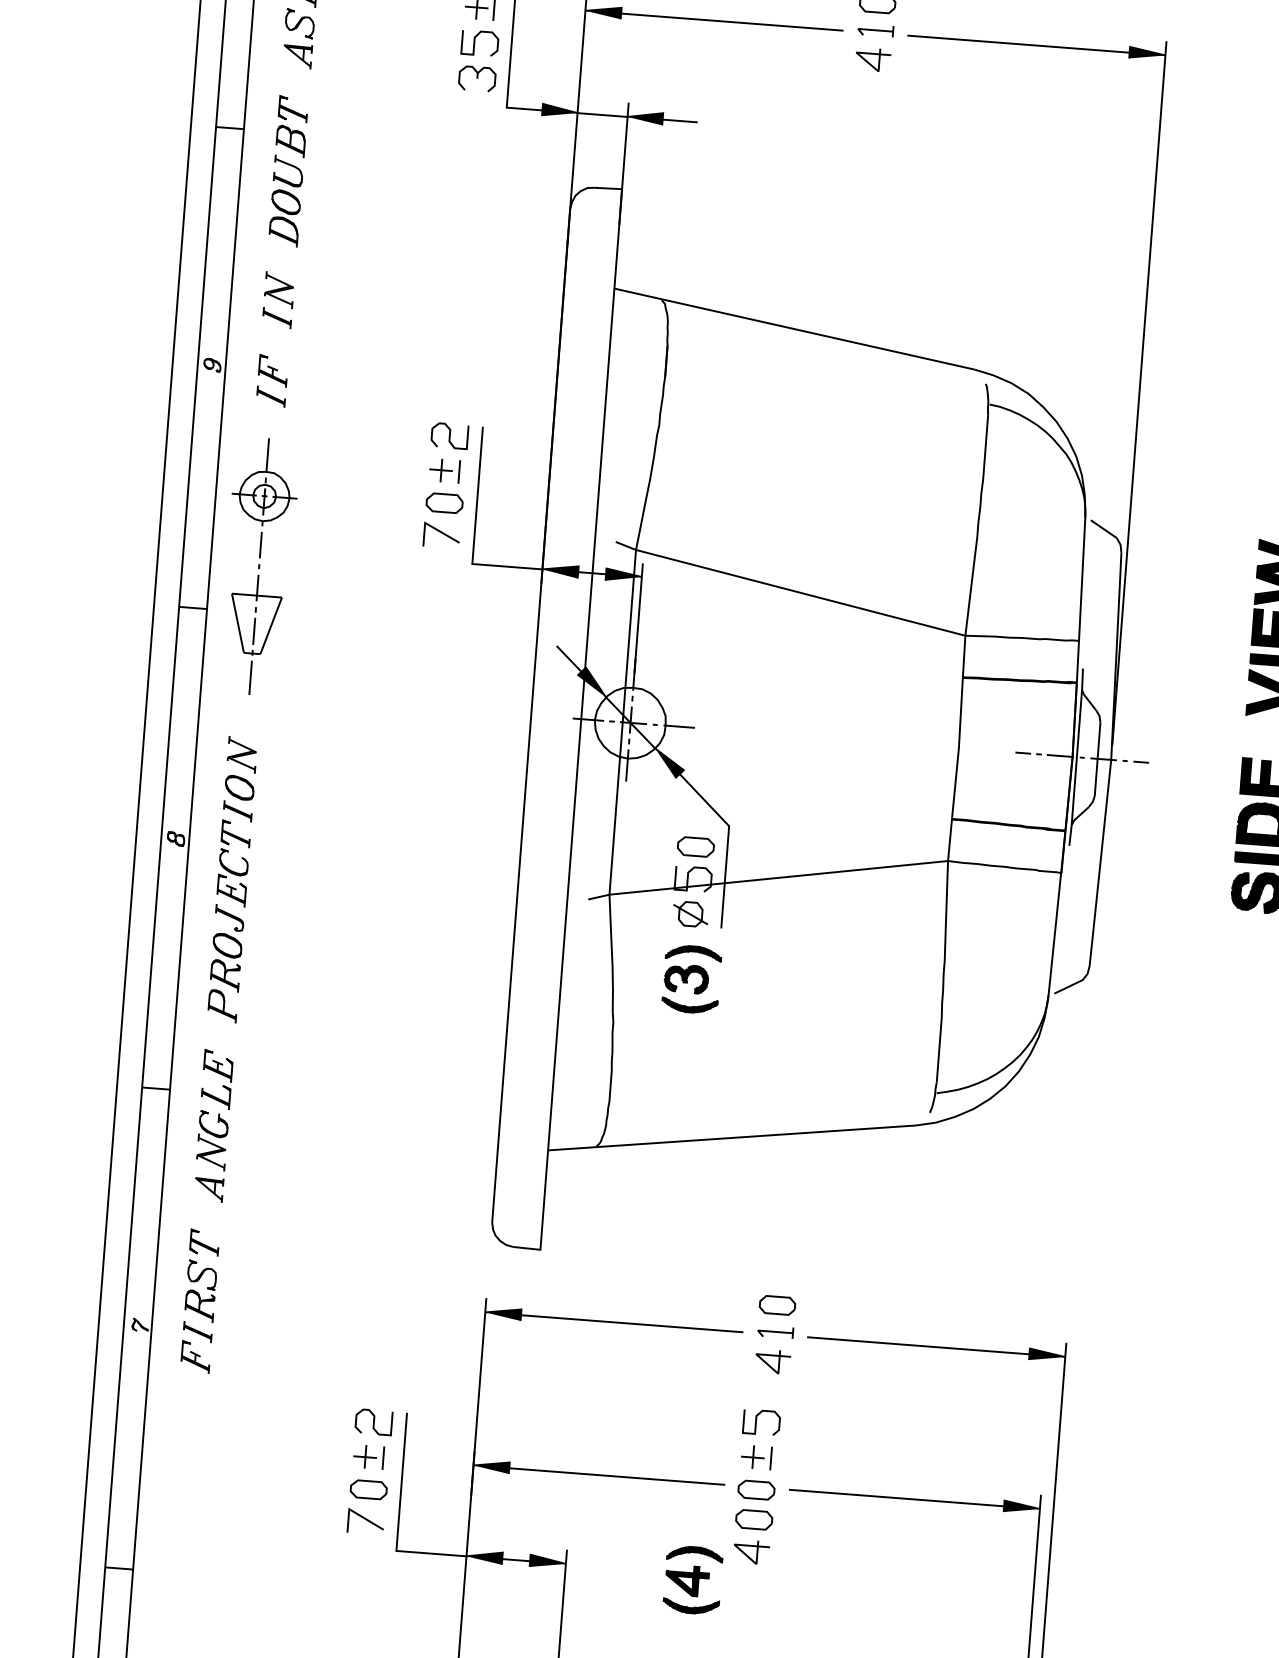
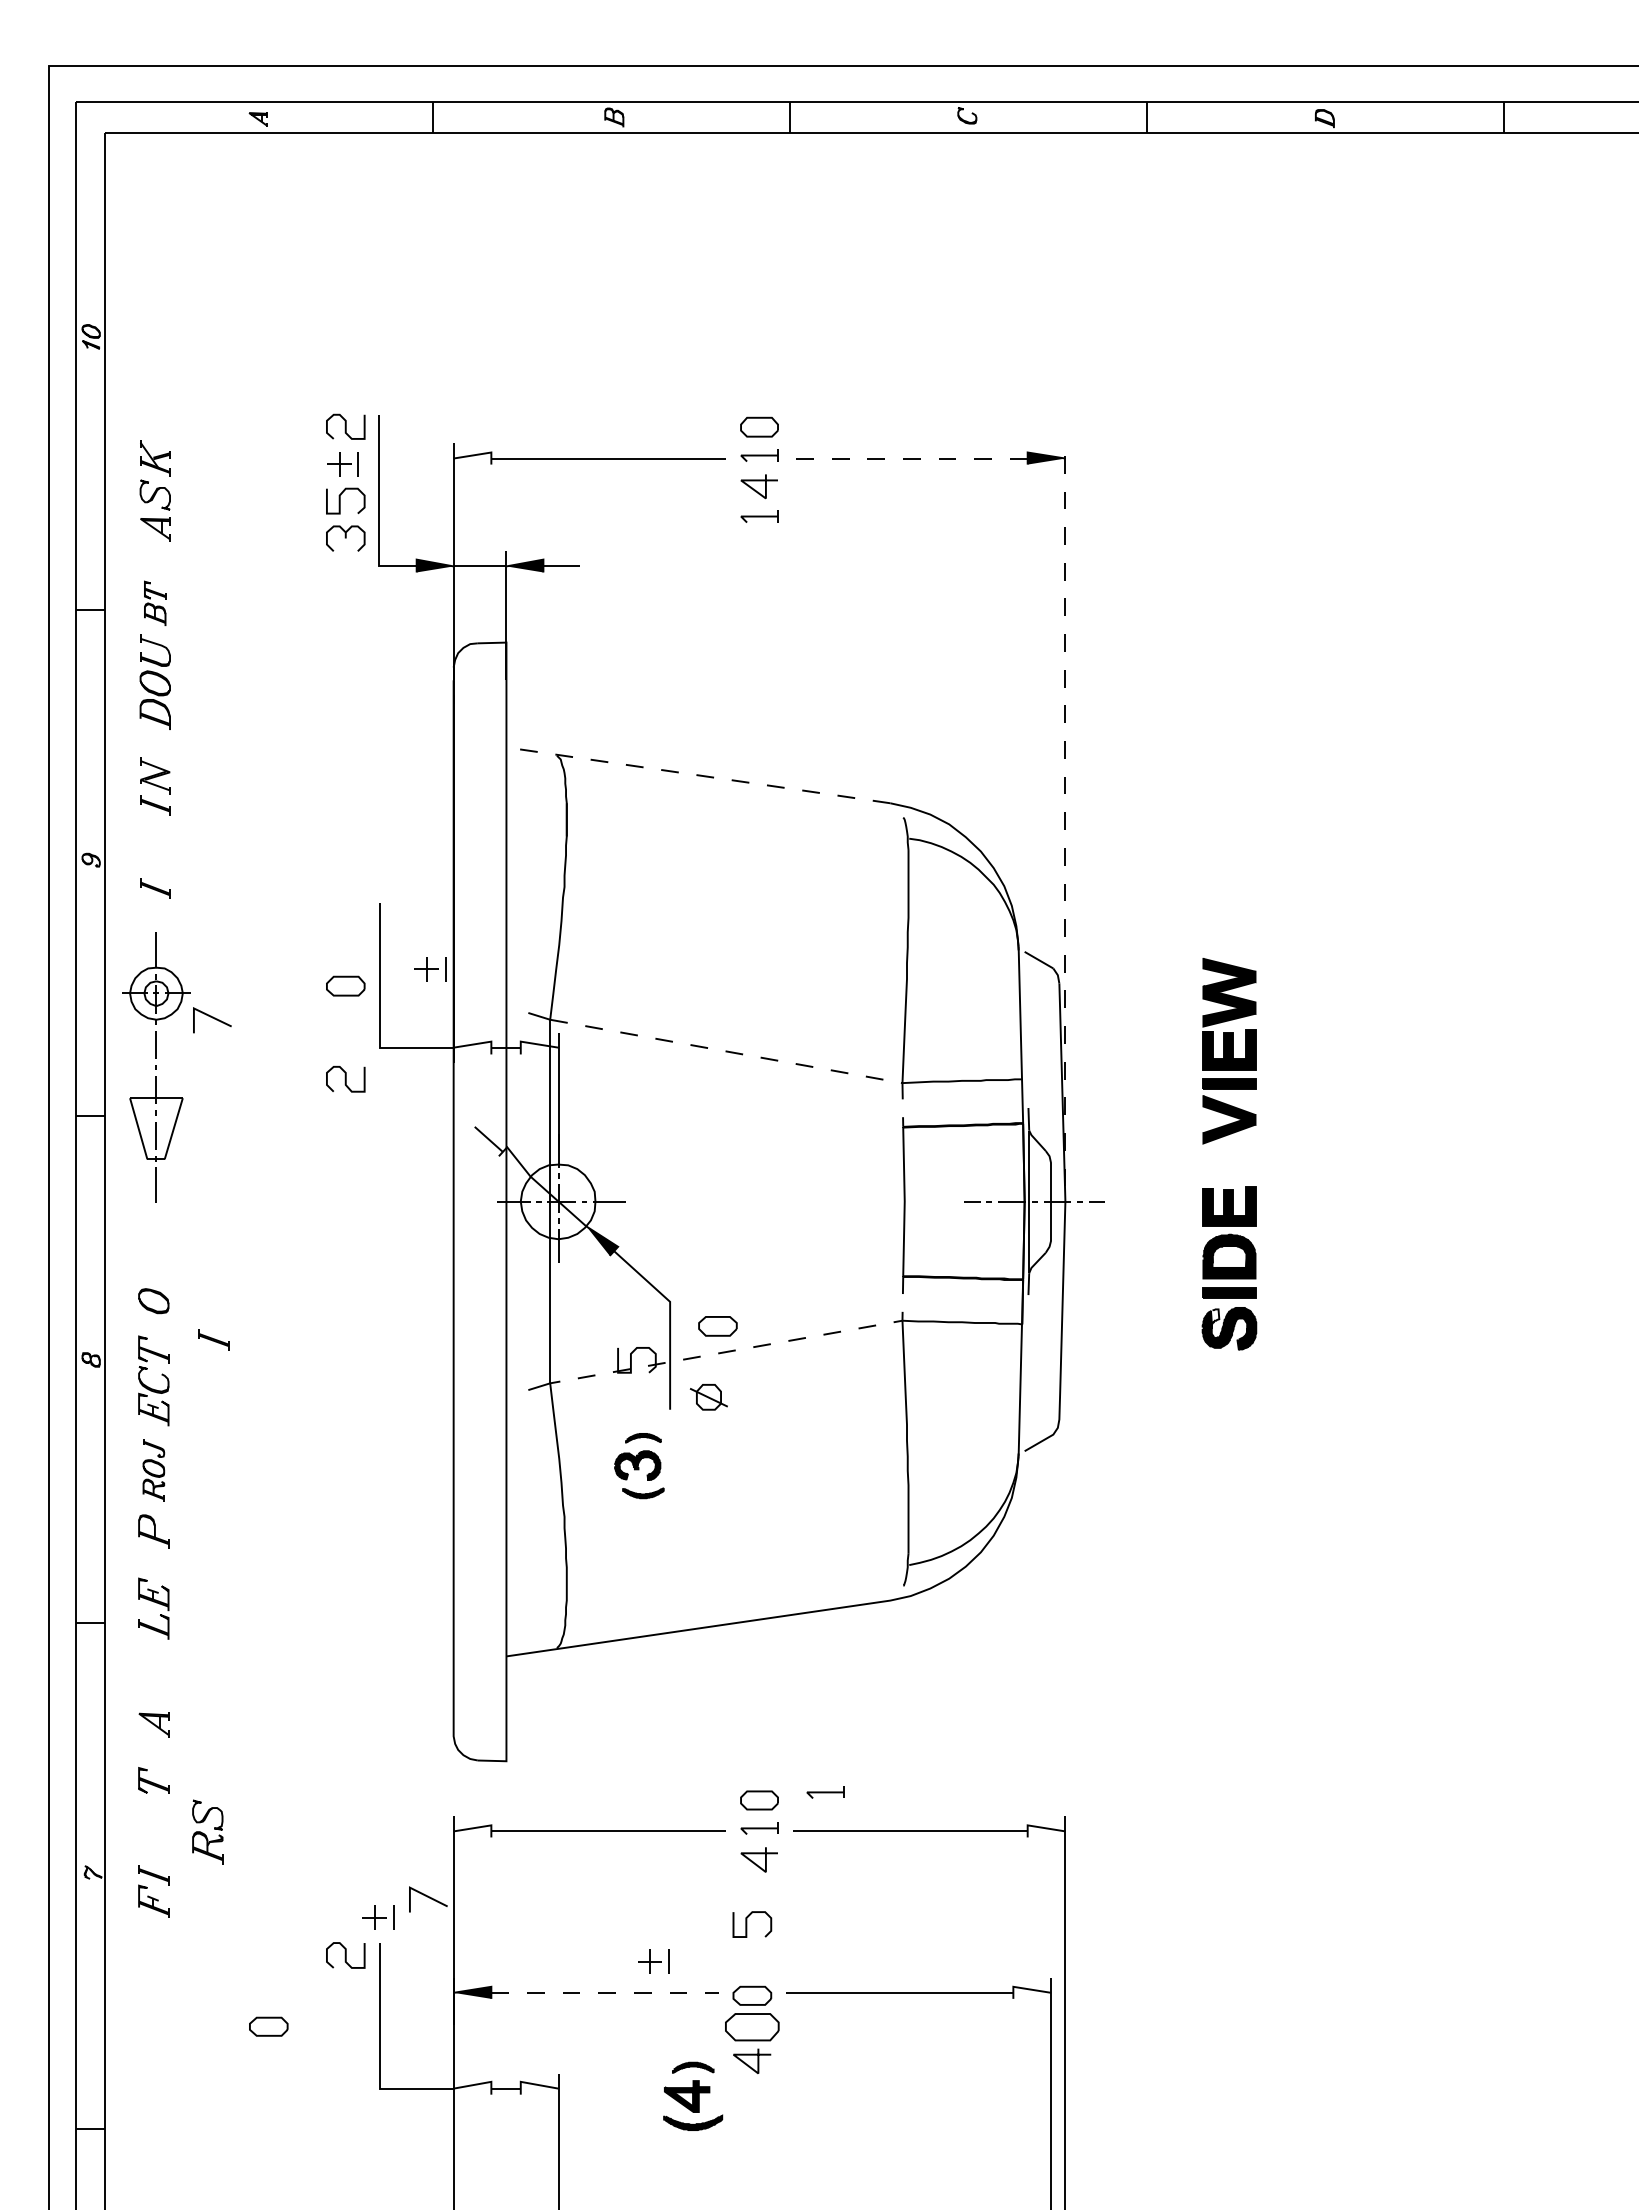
fill: (603, 12) -> (472, 458), removed
line: (1017, 44) -> (909, 458), solid -> dashed
part: (871, 88) -> (759, 516), added
part: (291, 126) -> (154, 603), size x0.7
line: (794, 329) -> (698, 775), solid -> dashed
part: (272, 370) -> (154, 860), removed
line: (1139, 392) -> (1065, 814), solid -> dashed
curve: (449, 436) -> (345, 1079), moved
part: (444, 471) -> (430, 969), moved
line: (442, 533) -> (212, 1018), moved
fill: (560, 570) -> (472, 1047), removed
fill: (623, 575) -> (539, 1047), removed
line: (822, 598) -> (749, 1055), solid -> dashed
fill: (591, 681) -> (514, 1161), removed
part: (241, 754) -> (153, 1266), removed
part: (237, 810) -> (213, 1339), moved
part: (695, 847) -> (717, 1326), moved
line: (800, 876) -> (748, 1348), solid -> dashed
fill: (1243, 882) -> (1214, 1319), removed
part: (690, 914) -> (708, 1397), moved
part: (227, 948) -> (153, 1470), size x0.7
part: (693, 953) -> (643, 1438), size x0.6
part: (689, 1005) -> (643, 1493), size x0.7
part: (212, 1140) -> (153, 1673), removed
part: (200, 1290) -> (207, 1831), moved
part: (840, 1302) -> (825, 1792), added
fill: (503, 1313) -> (472, 1831), removed
fill: (1047, 1355) -> (1046, 1831), removed
part: (369, 1457) -> (378, 1917), moved
part: (756, 1457) -> (653, 1961), moved
line: (617, 1476) -> (605, 1992), solid -> dashed
part: (368, 1489) -> (268, 2026), moved
fill: (1022, 1507) -> (1032, 1992), removed
part: (754, 1519) -> (752, 2026), size x1.4
line: (367, 1520) -> (429, 1898), moved
part: (695, 1553) -> (693, 2067), size x0.7
fill: (484, 1556) -> (472, 2087), removed
fill: (547, 1561) -> (539, 2087), removed

